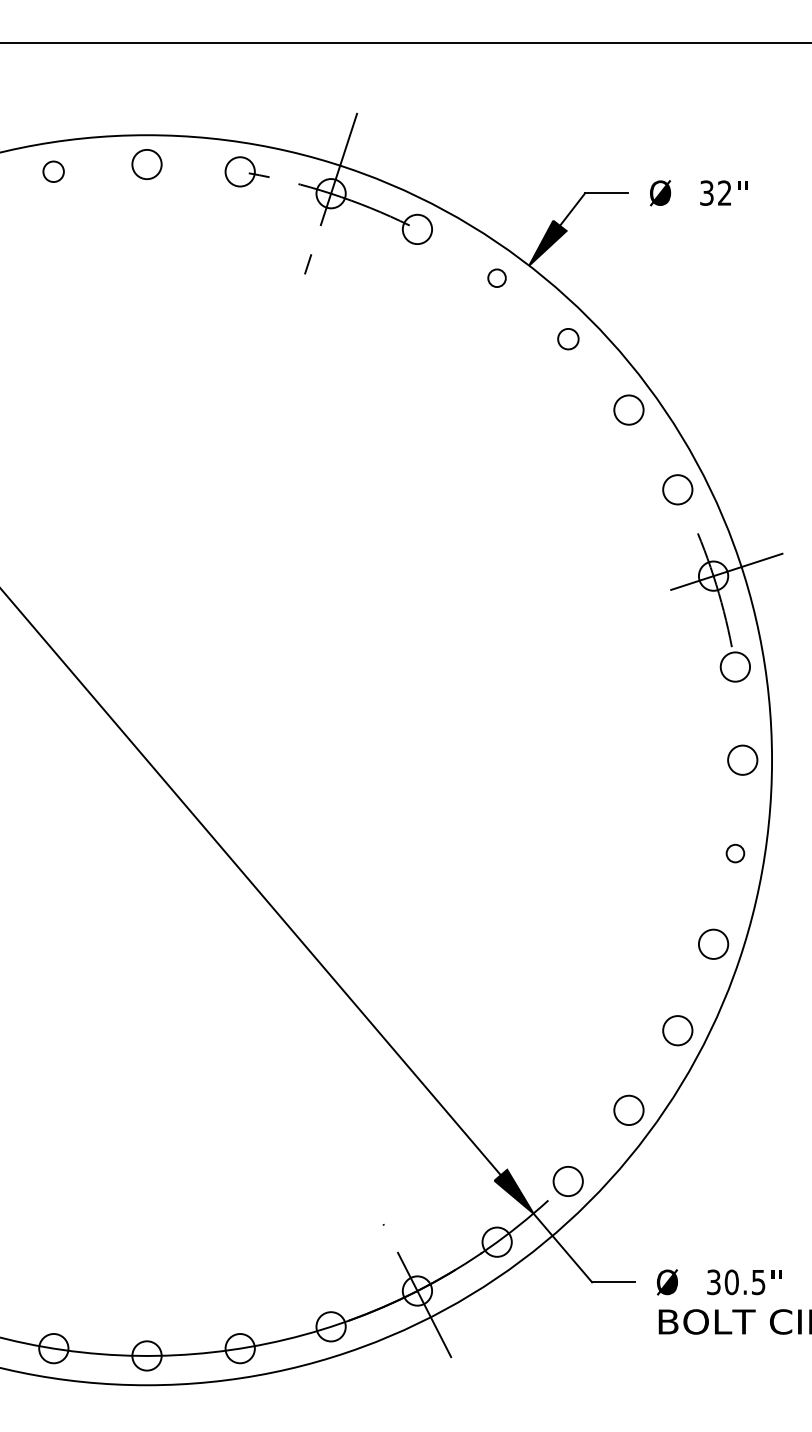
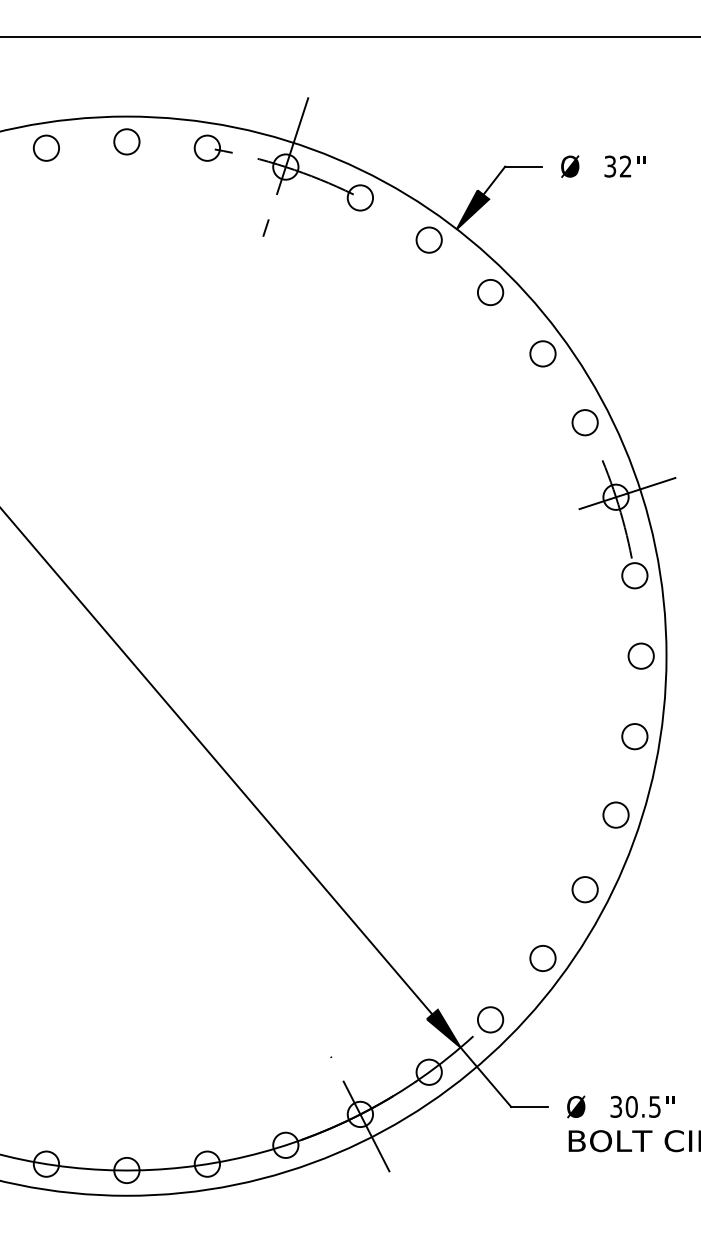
circle: (52, 171) -> (45, 147), size x1.43
circle: (496, 277) -> (428, 239), size x1.67
circle: (568, 338) -> (490, 292), size x1.43
circle: (734, 853) -> (634, 736), size x1.67

